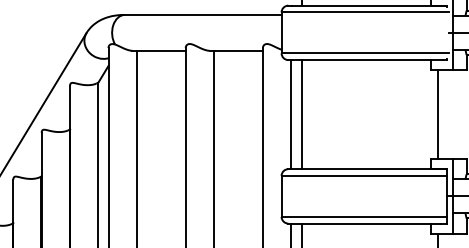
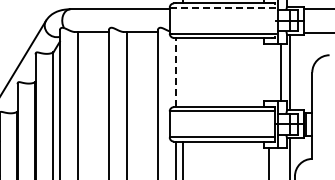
line: (366, 12) -> (223, 7), solid -> dashed
line: (290, 114) -> (175, 72), solid -> dashed
line: (301, 114) -> (182, 72), removed
line: (438, 114) -> (281, 72), moved

